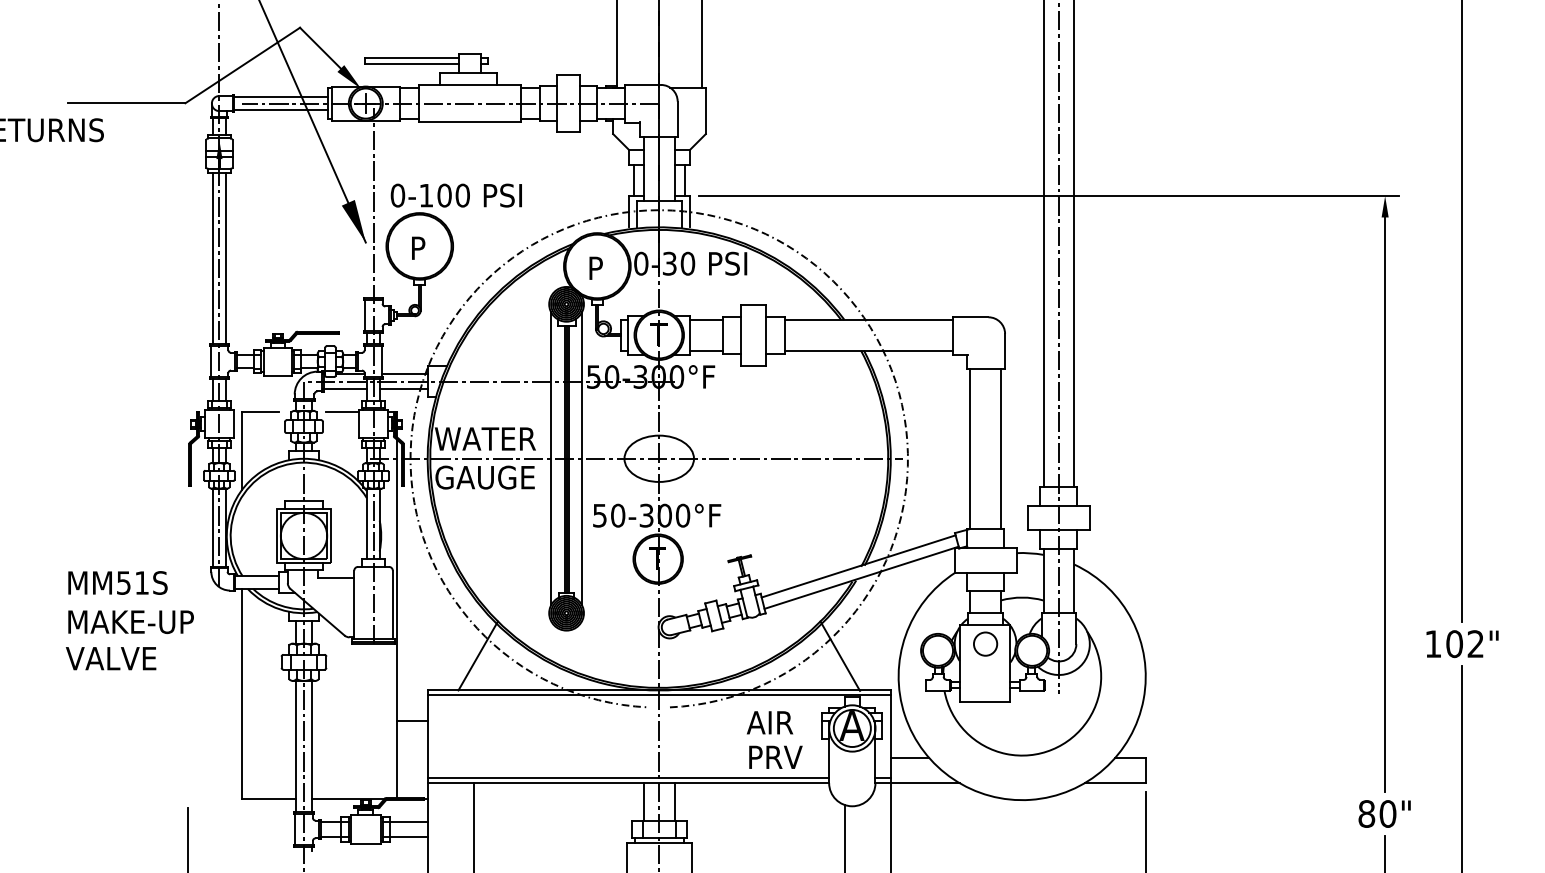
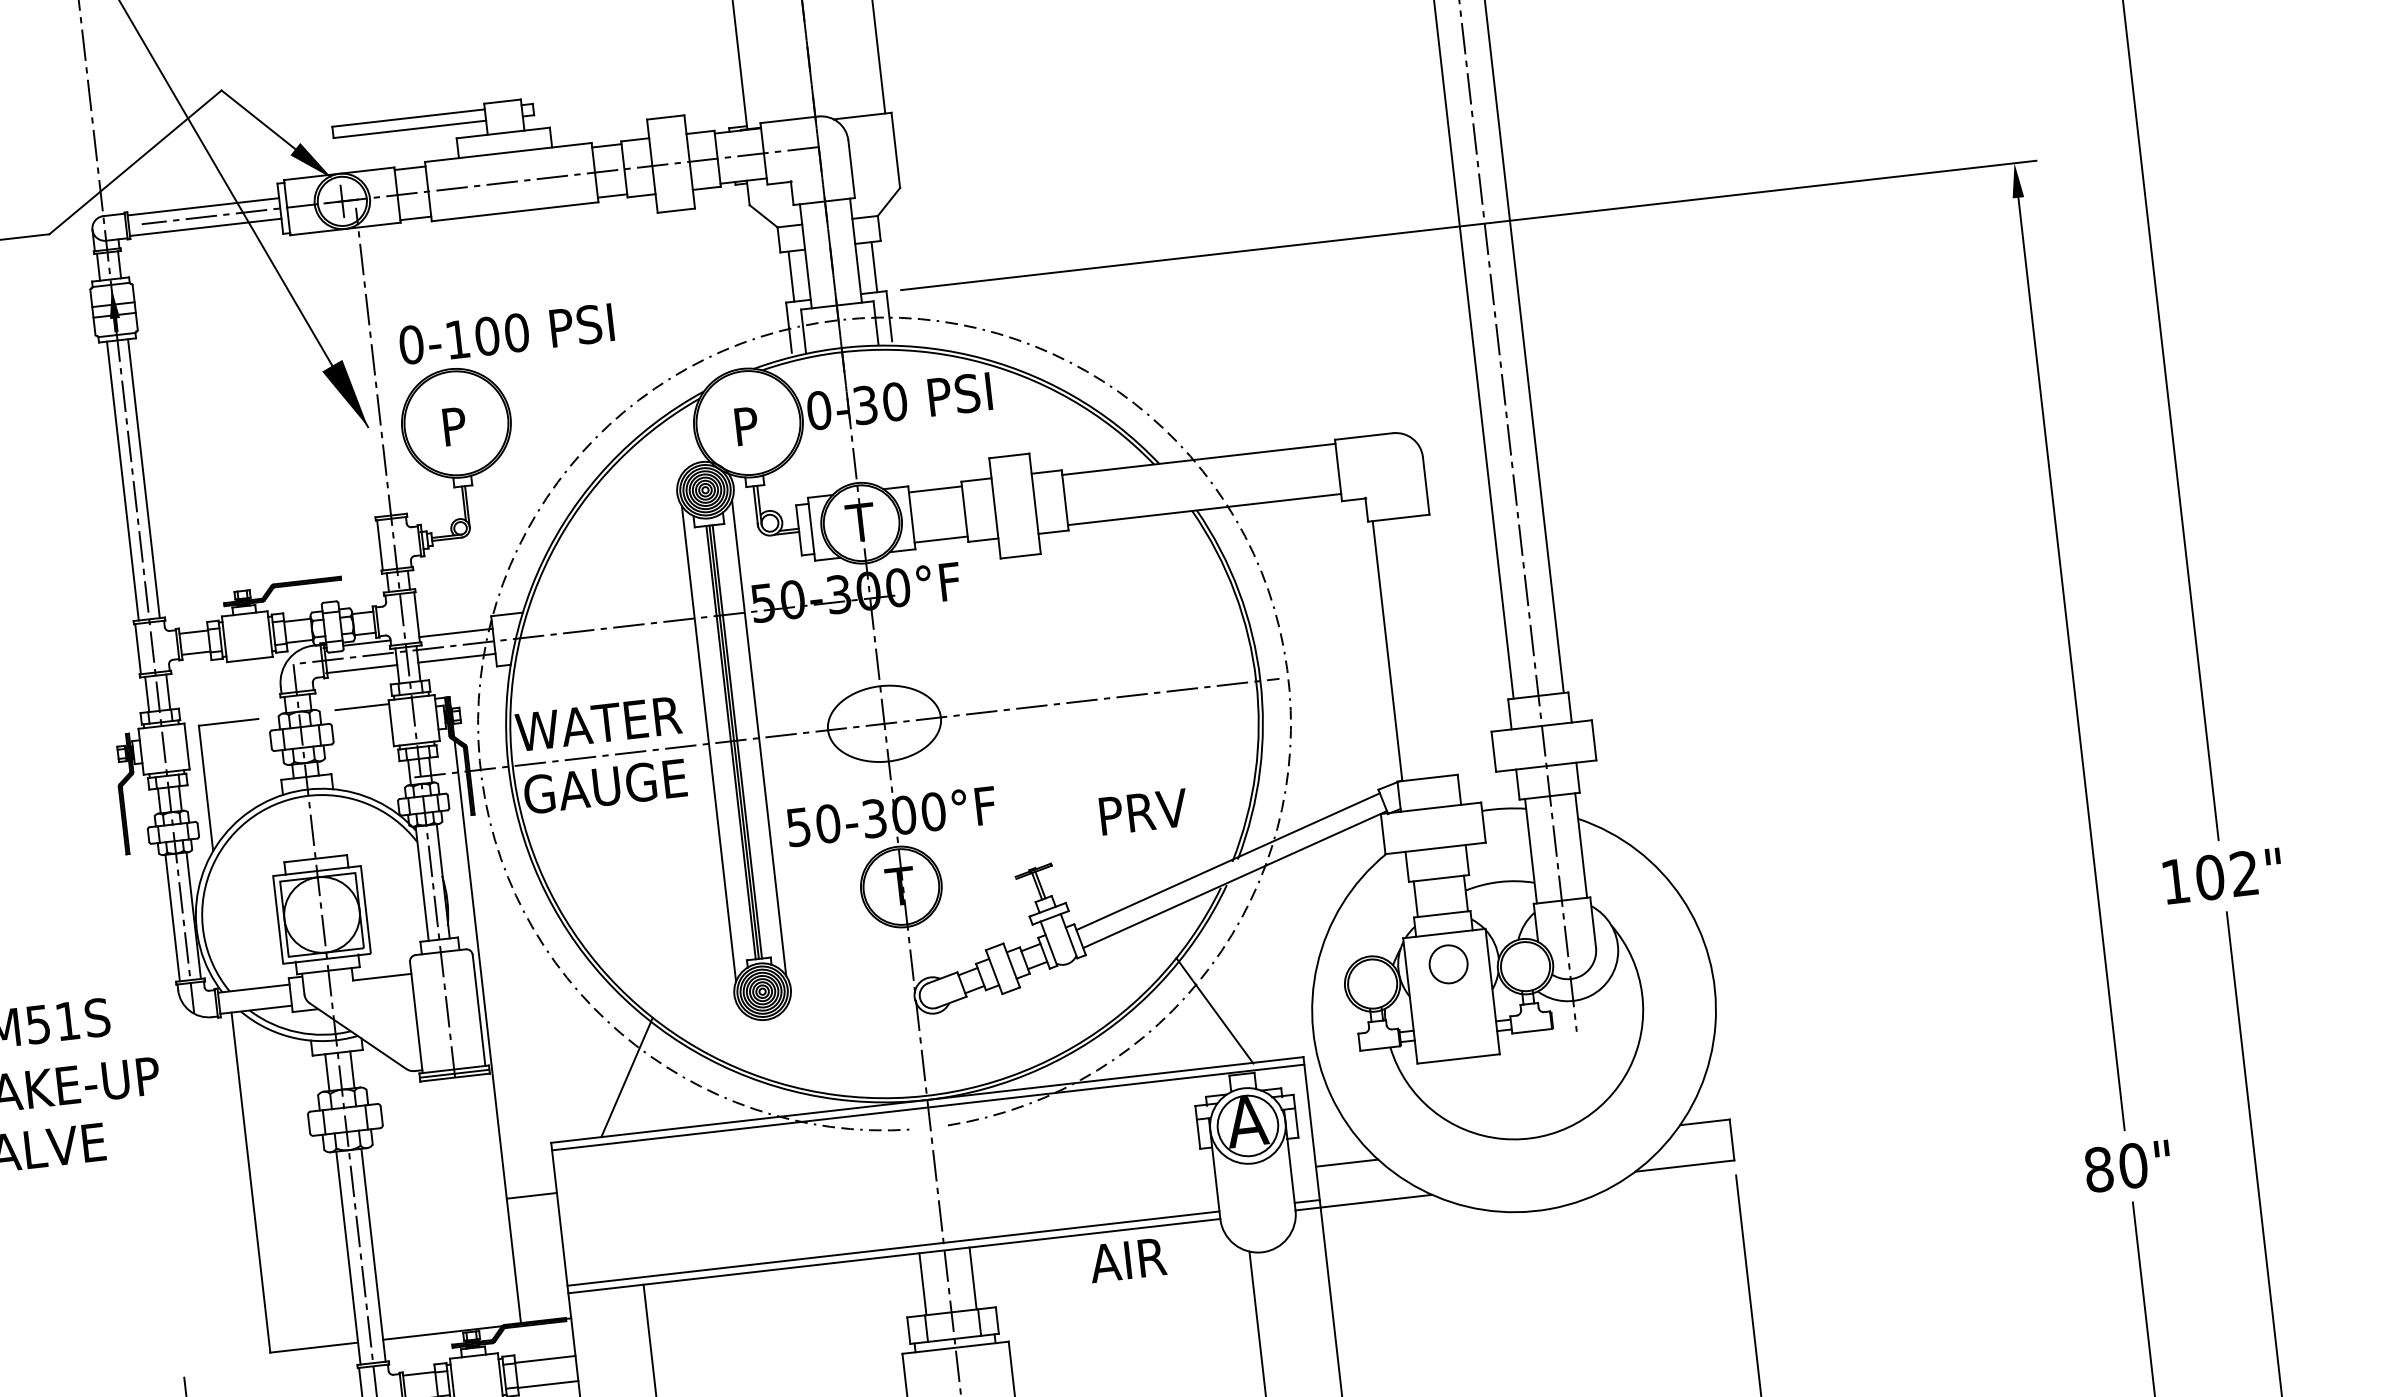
line: (1001, 449) -> (1438, 645), removed
text: (770, 722) -> (1128, 1259), moved
text: (775, 756) -> (1143, 810), moved

